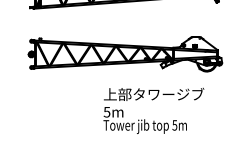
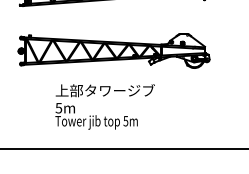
text: (153, 110) -> (104, 106), moved

